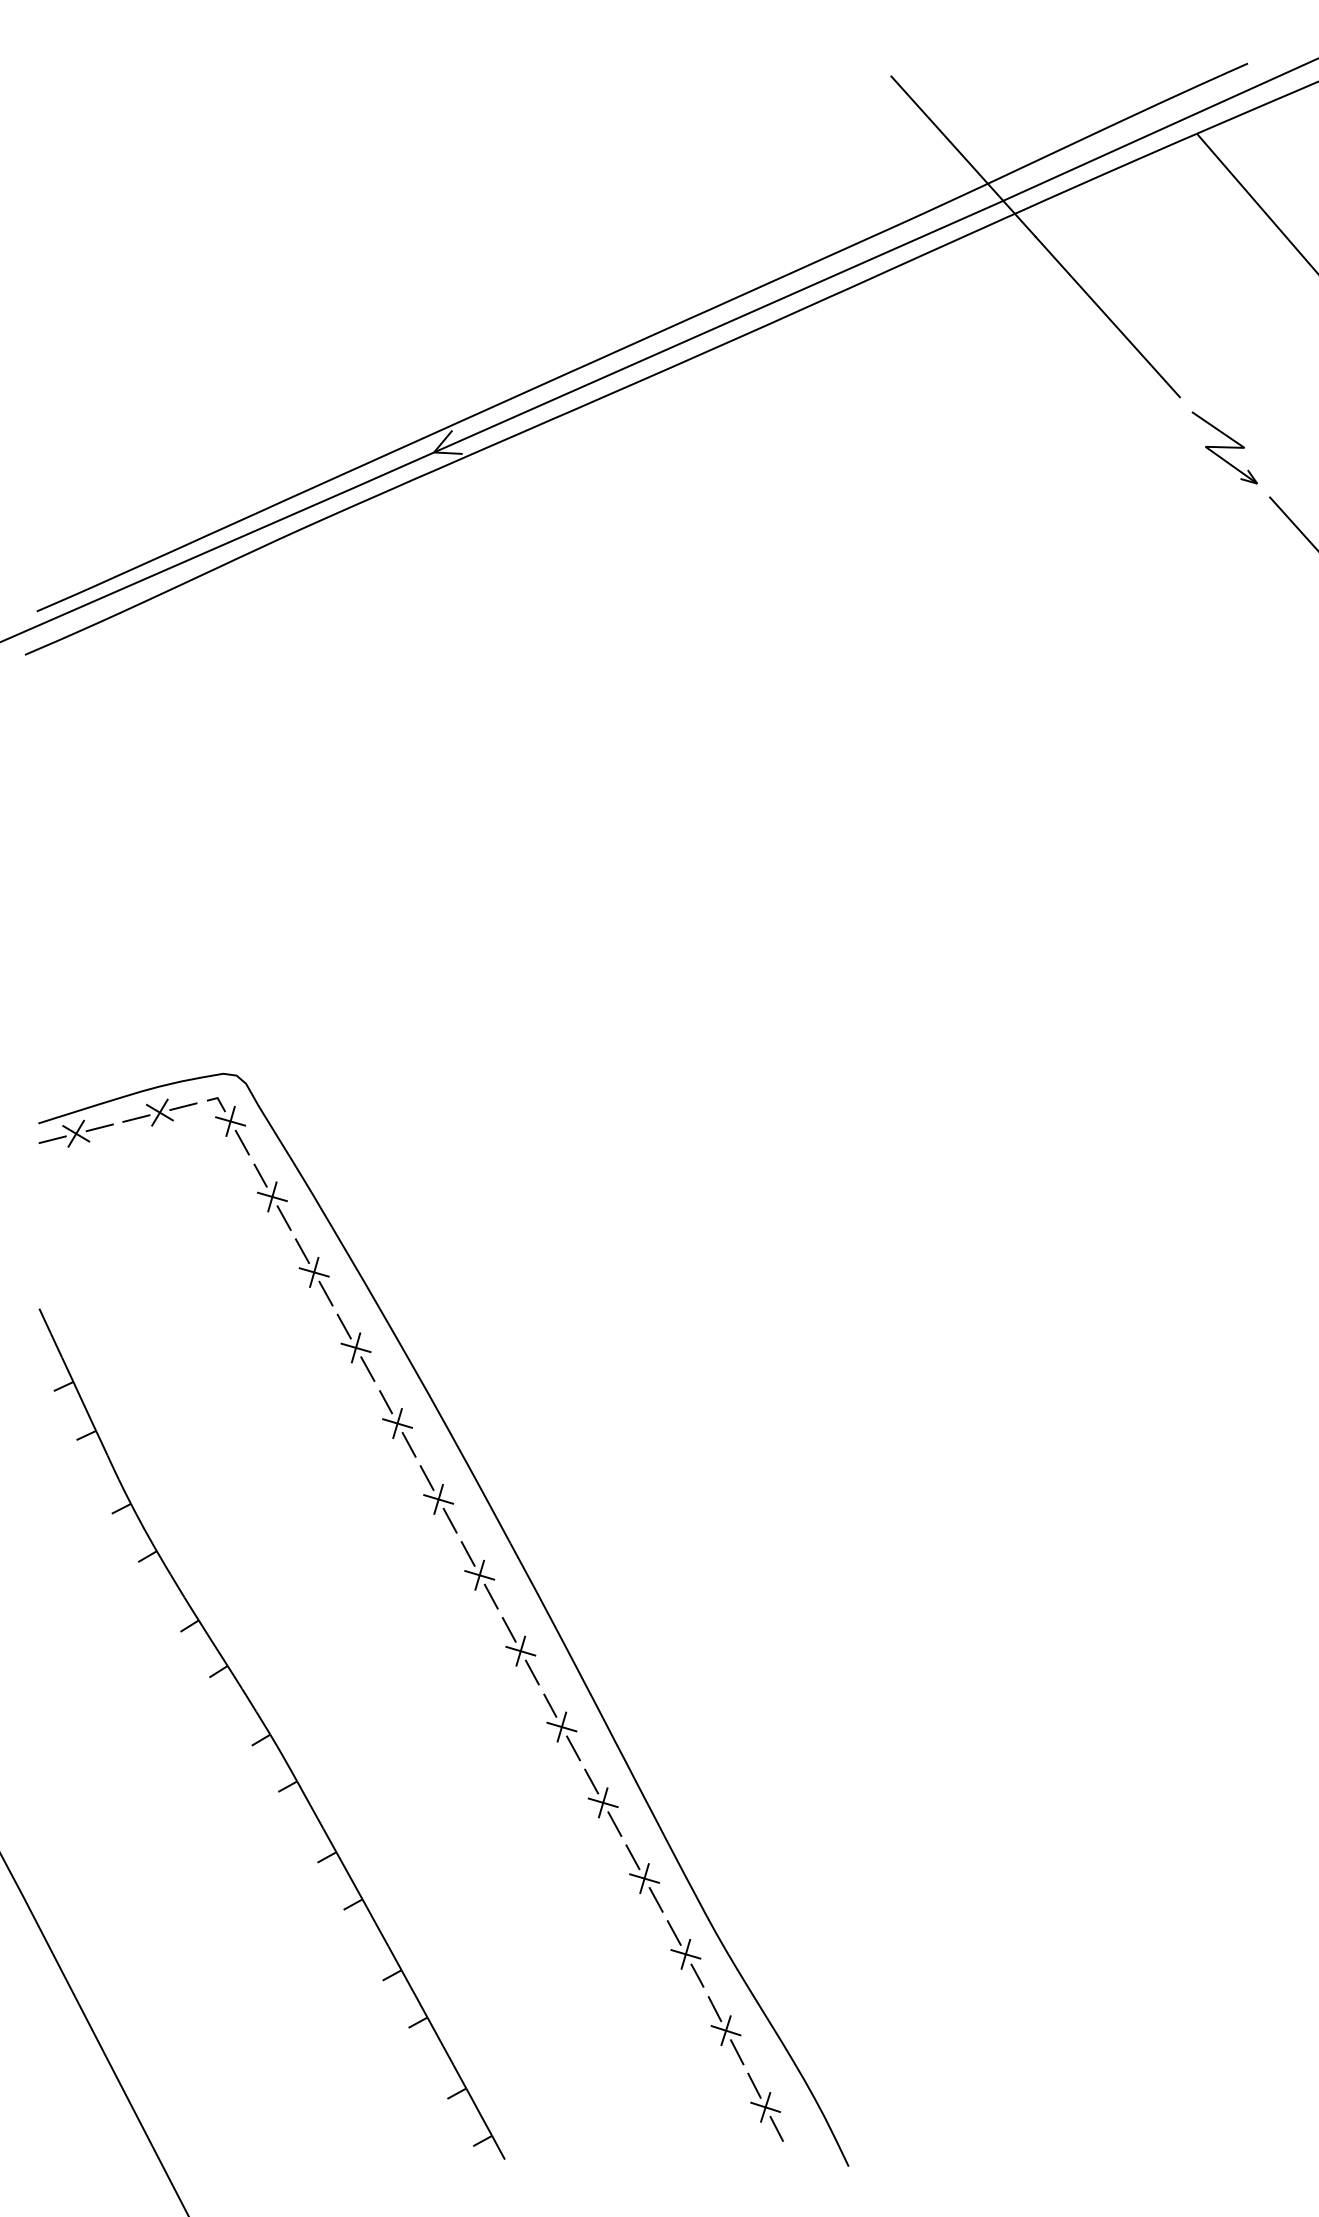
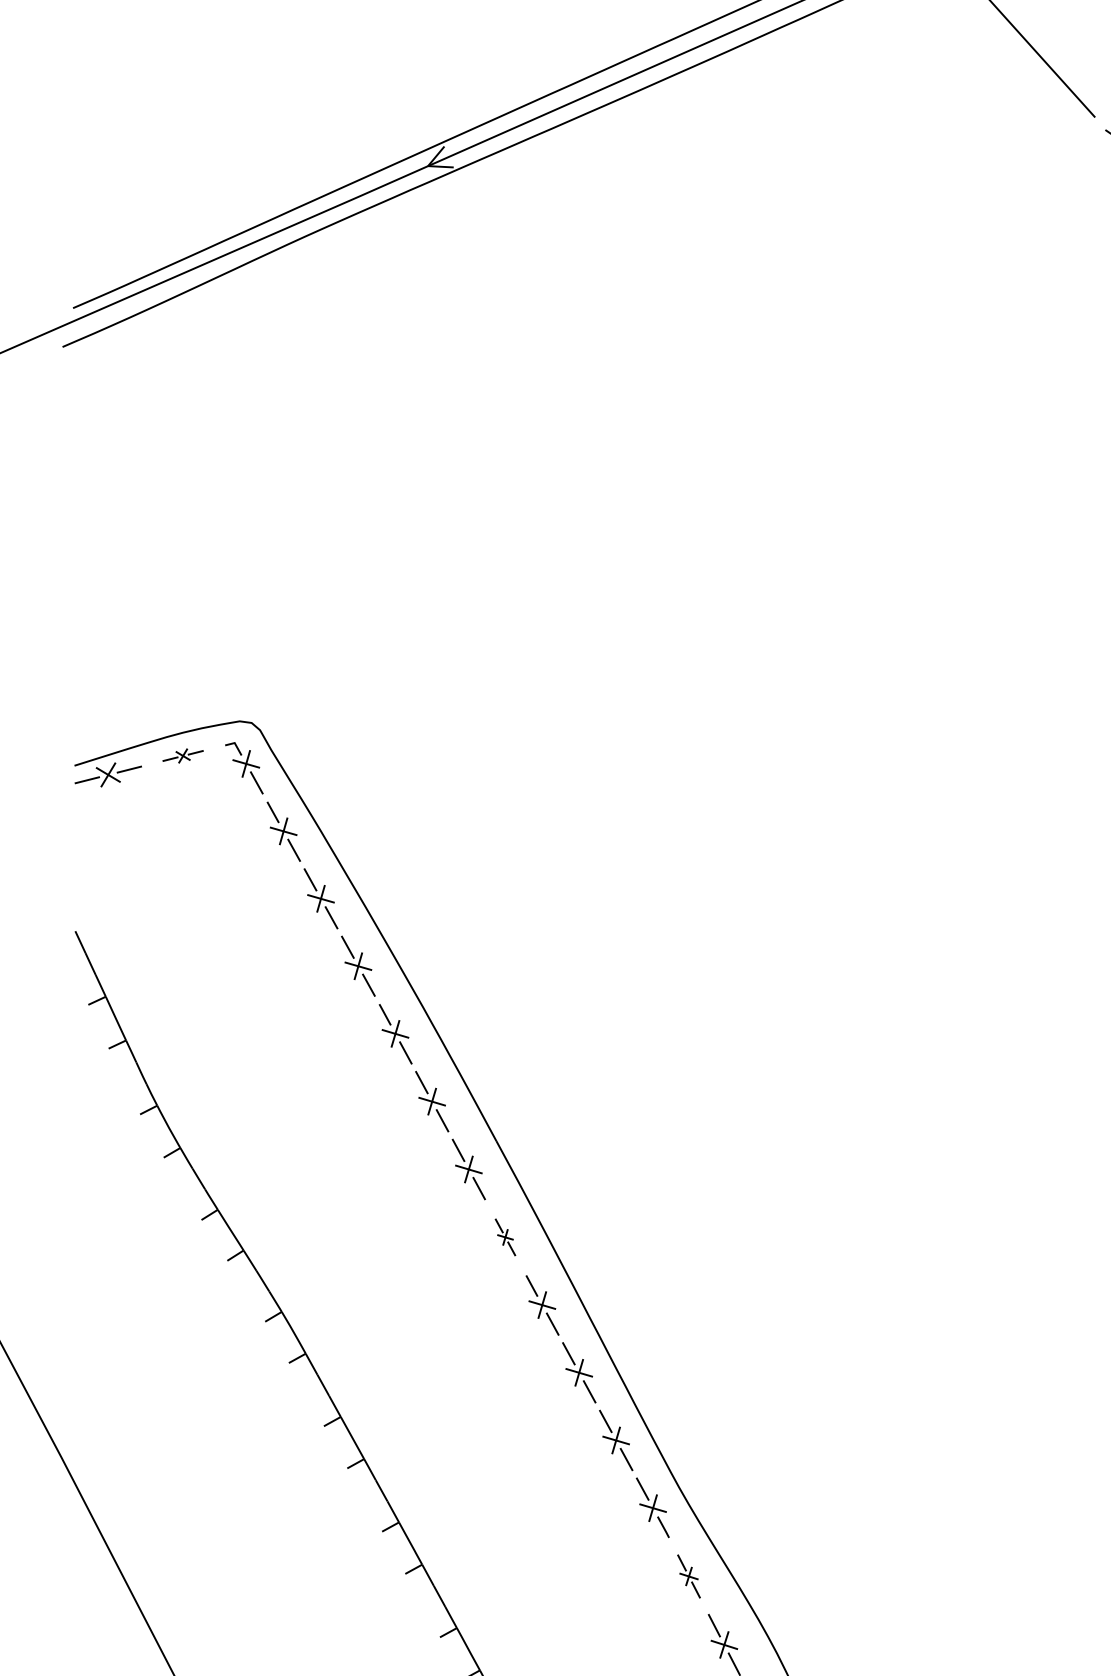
part: (159, 1112) -> (182, 755), size x0.6
part: (520, 1651) -> (505, 1237), size x0.6
part: (725, 2030) -> (688, 1576), size x0.7

